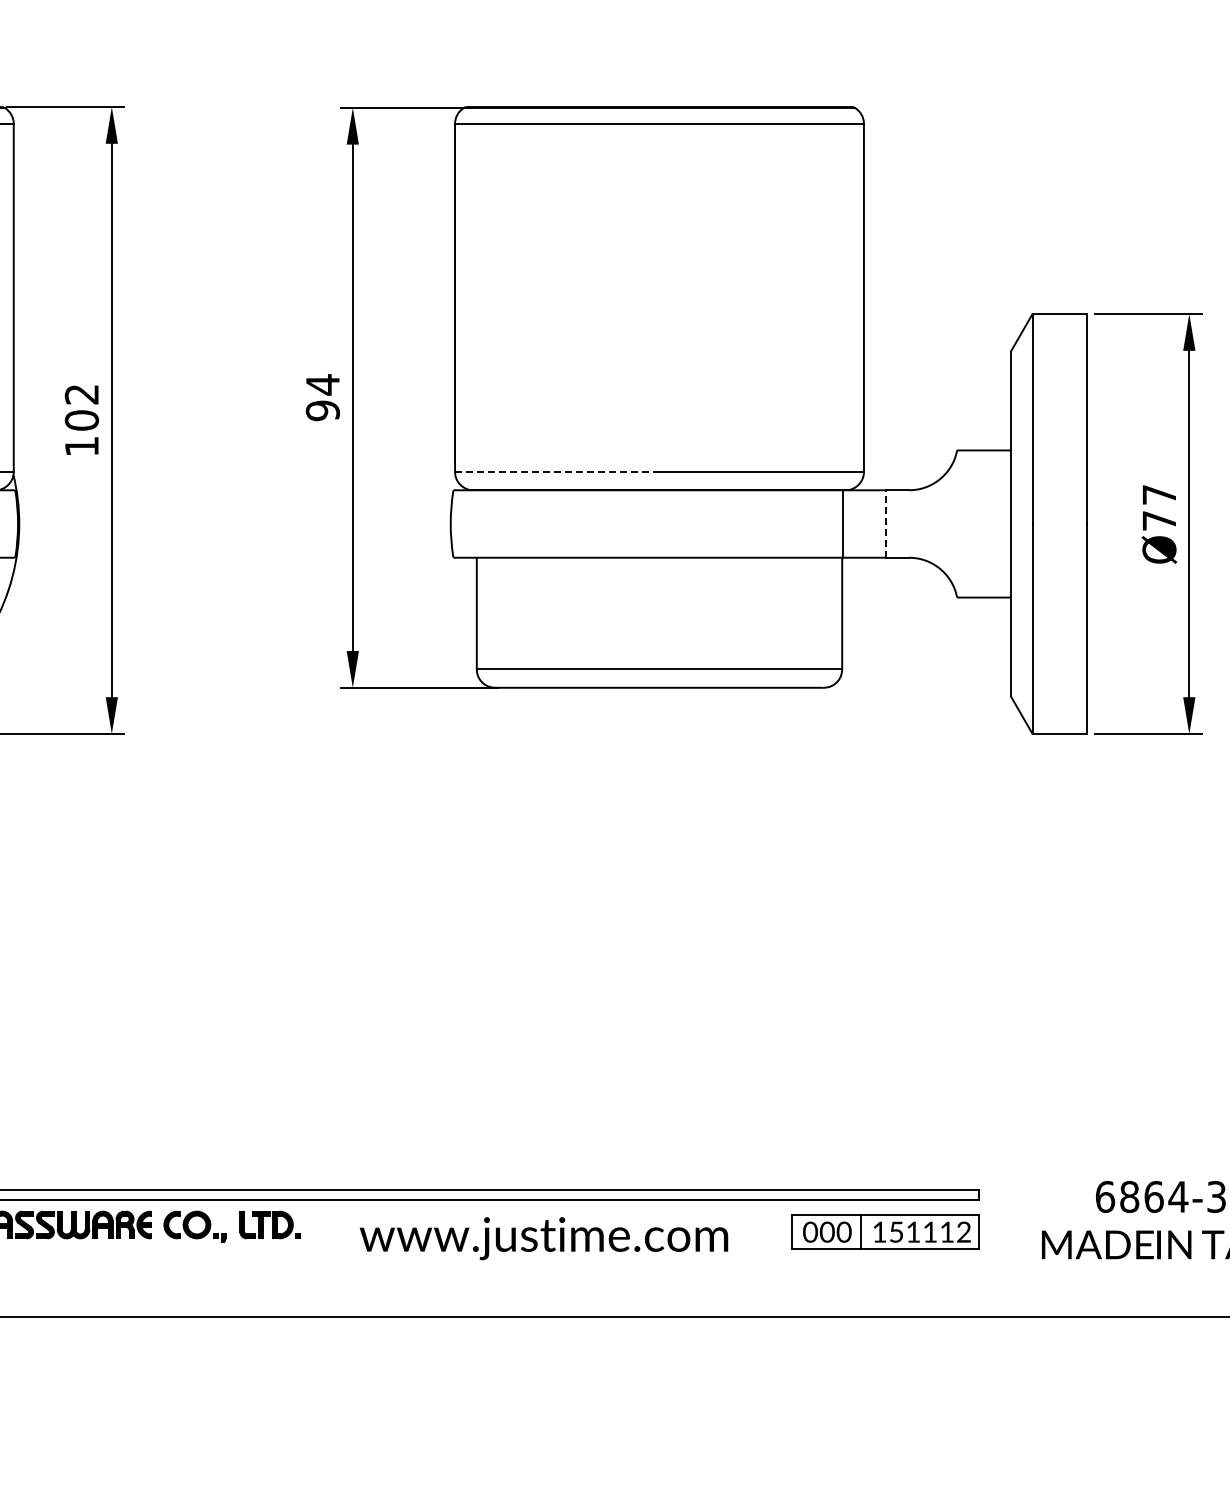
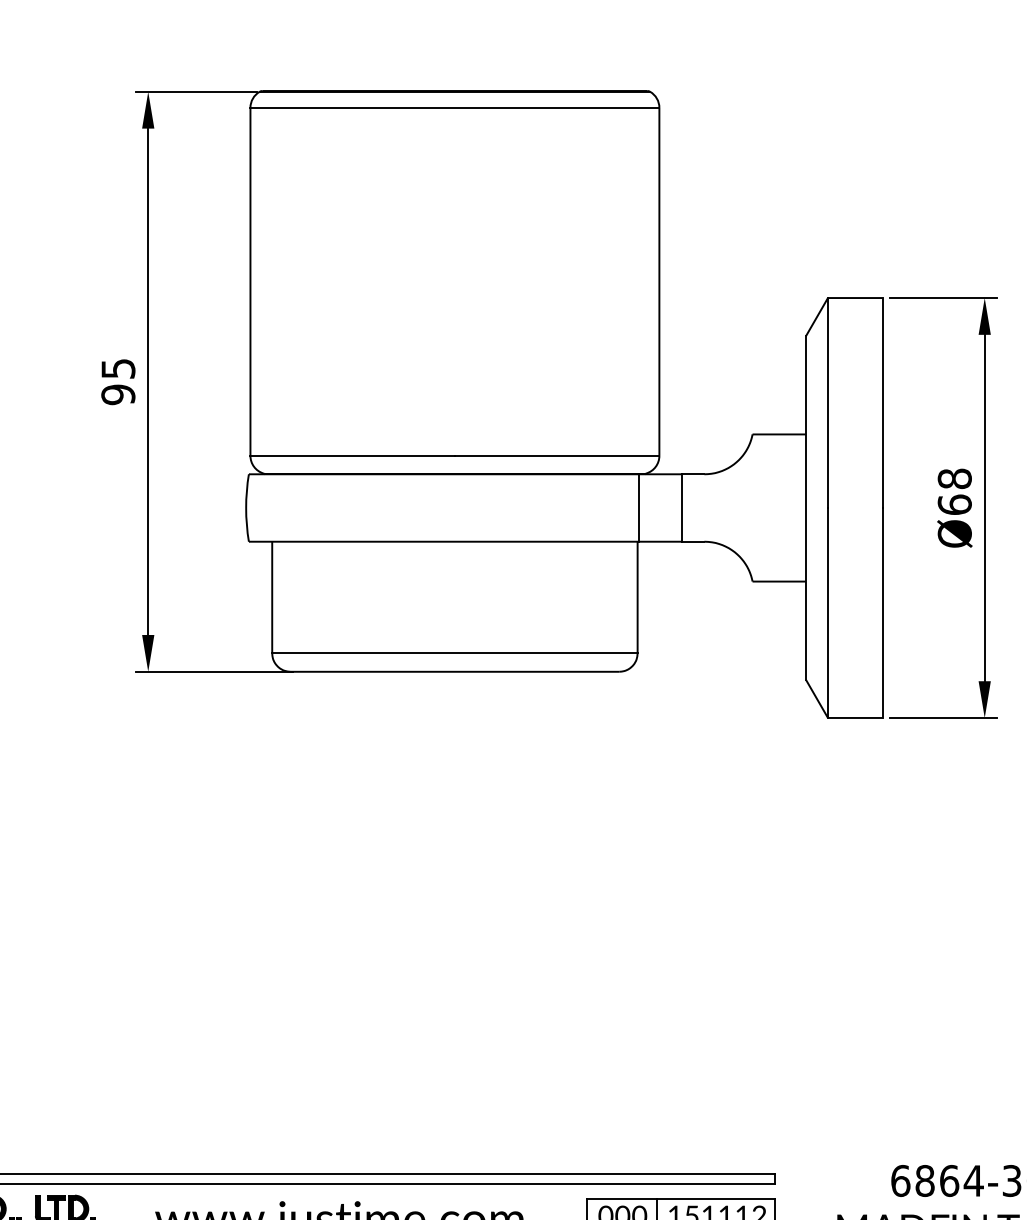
text: (323, 384) -> (118, 368), 94 -> 95
line: (556, 471) -> (351, 455), dashed -> solid
text: (1159, 507) -> (954, 491), Ø77 -> Ø68
line: (886, 524) -> (681, 508), dashed -> solid

